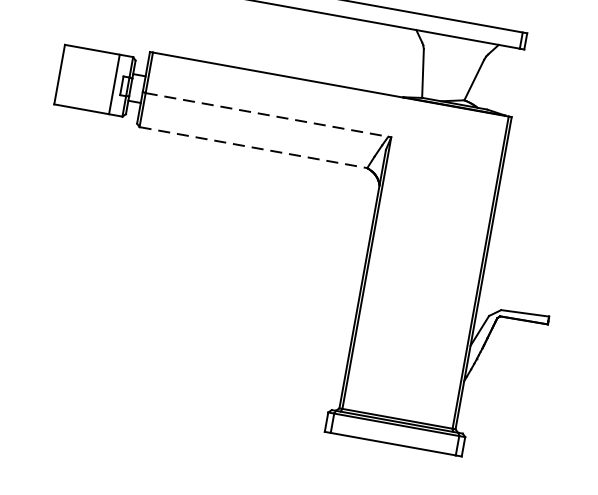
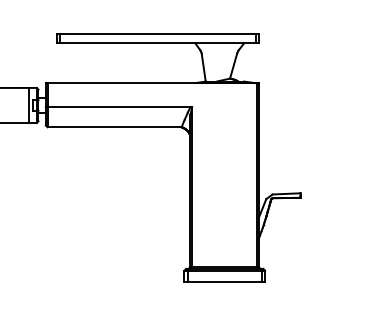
line: (269, 115) -> (120, 107), dashed -> solid
line: (254, 148) -> (115, 127), dashed -> solid

